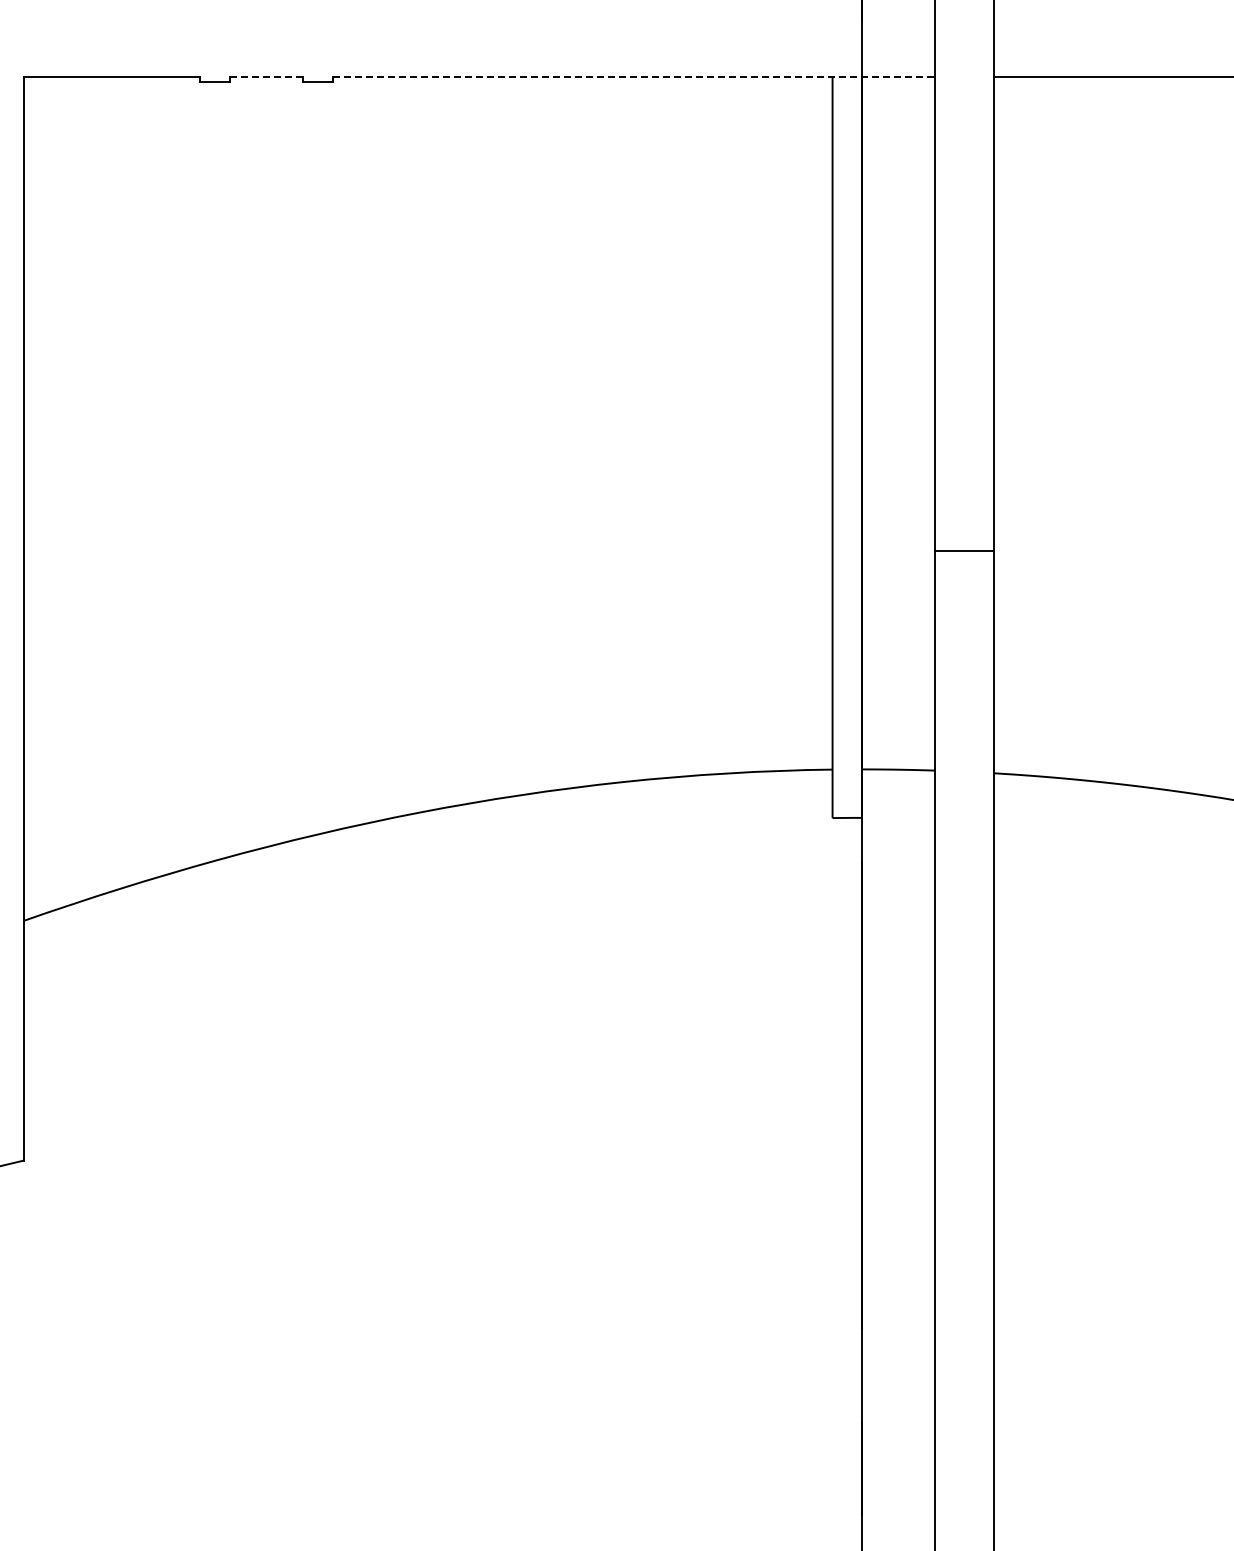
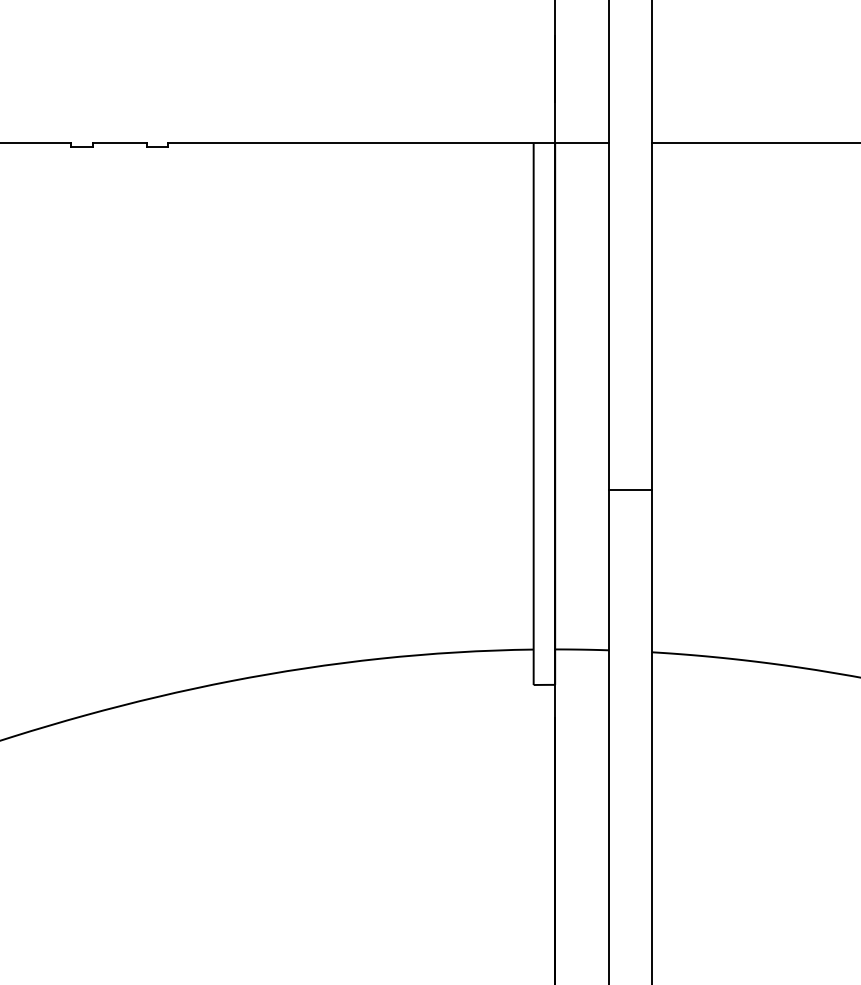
line: (266, 77) -> (119, 143), dashed -> solid
line: (634, 77) -> (388, 143), dashed -> solid

